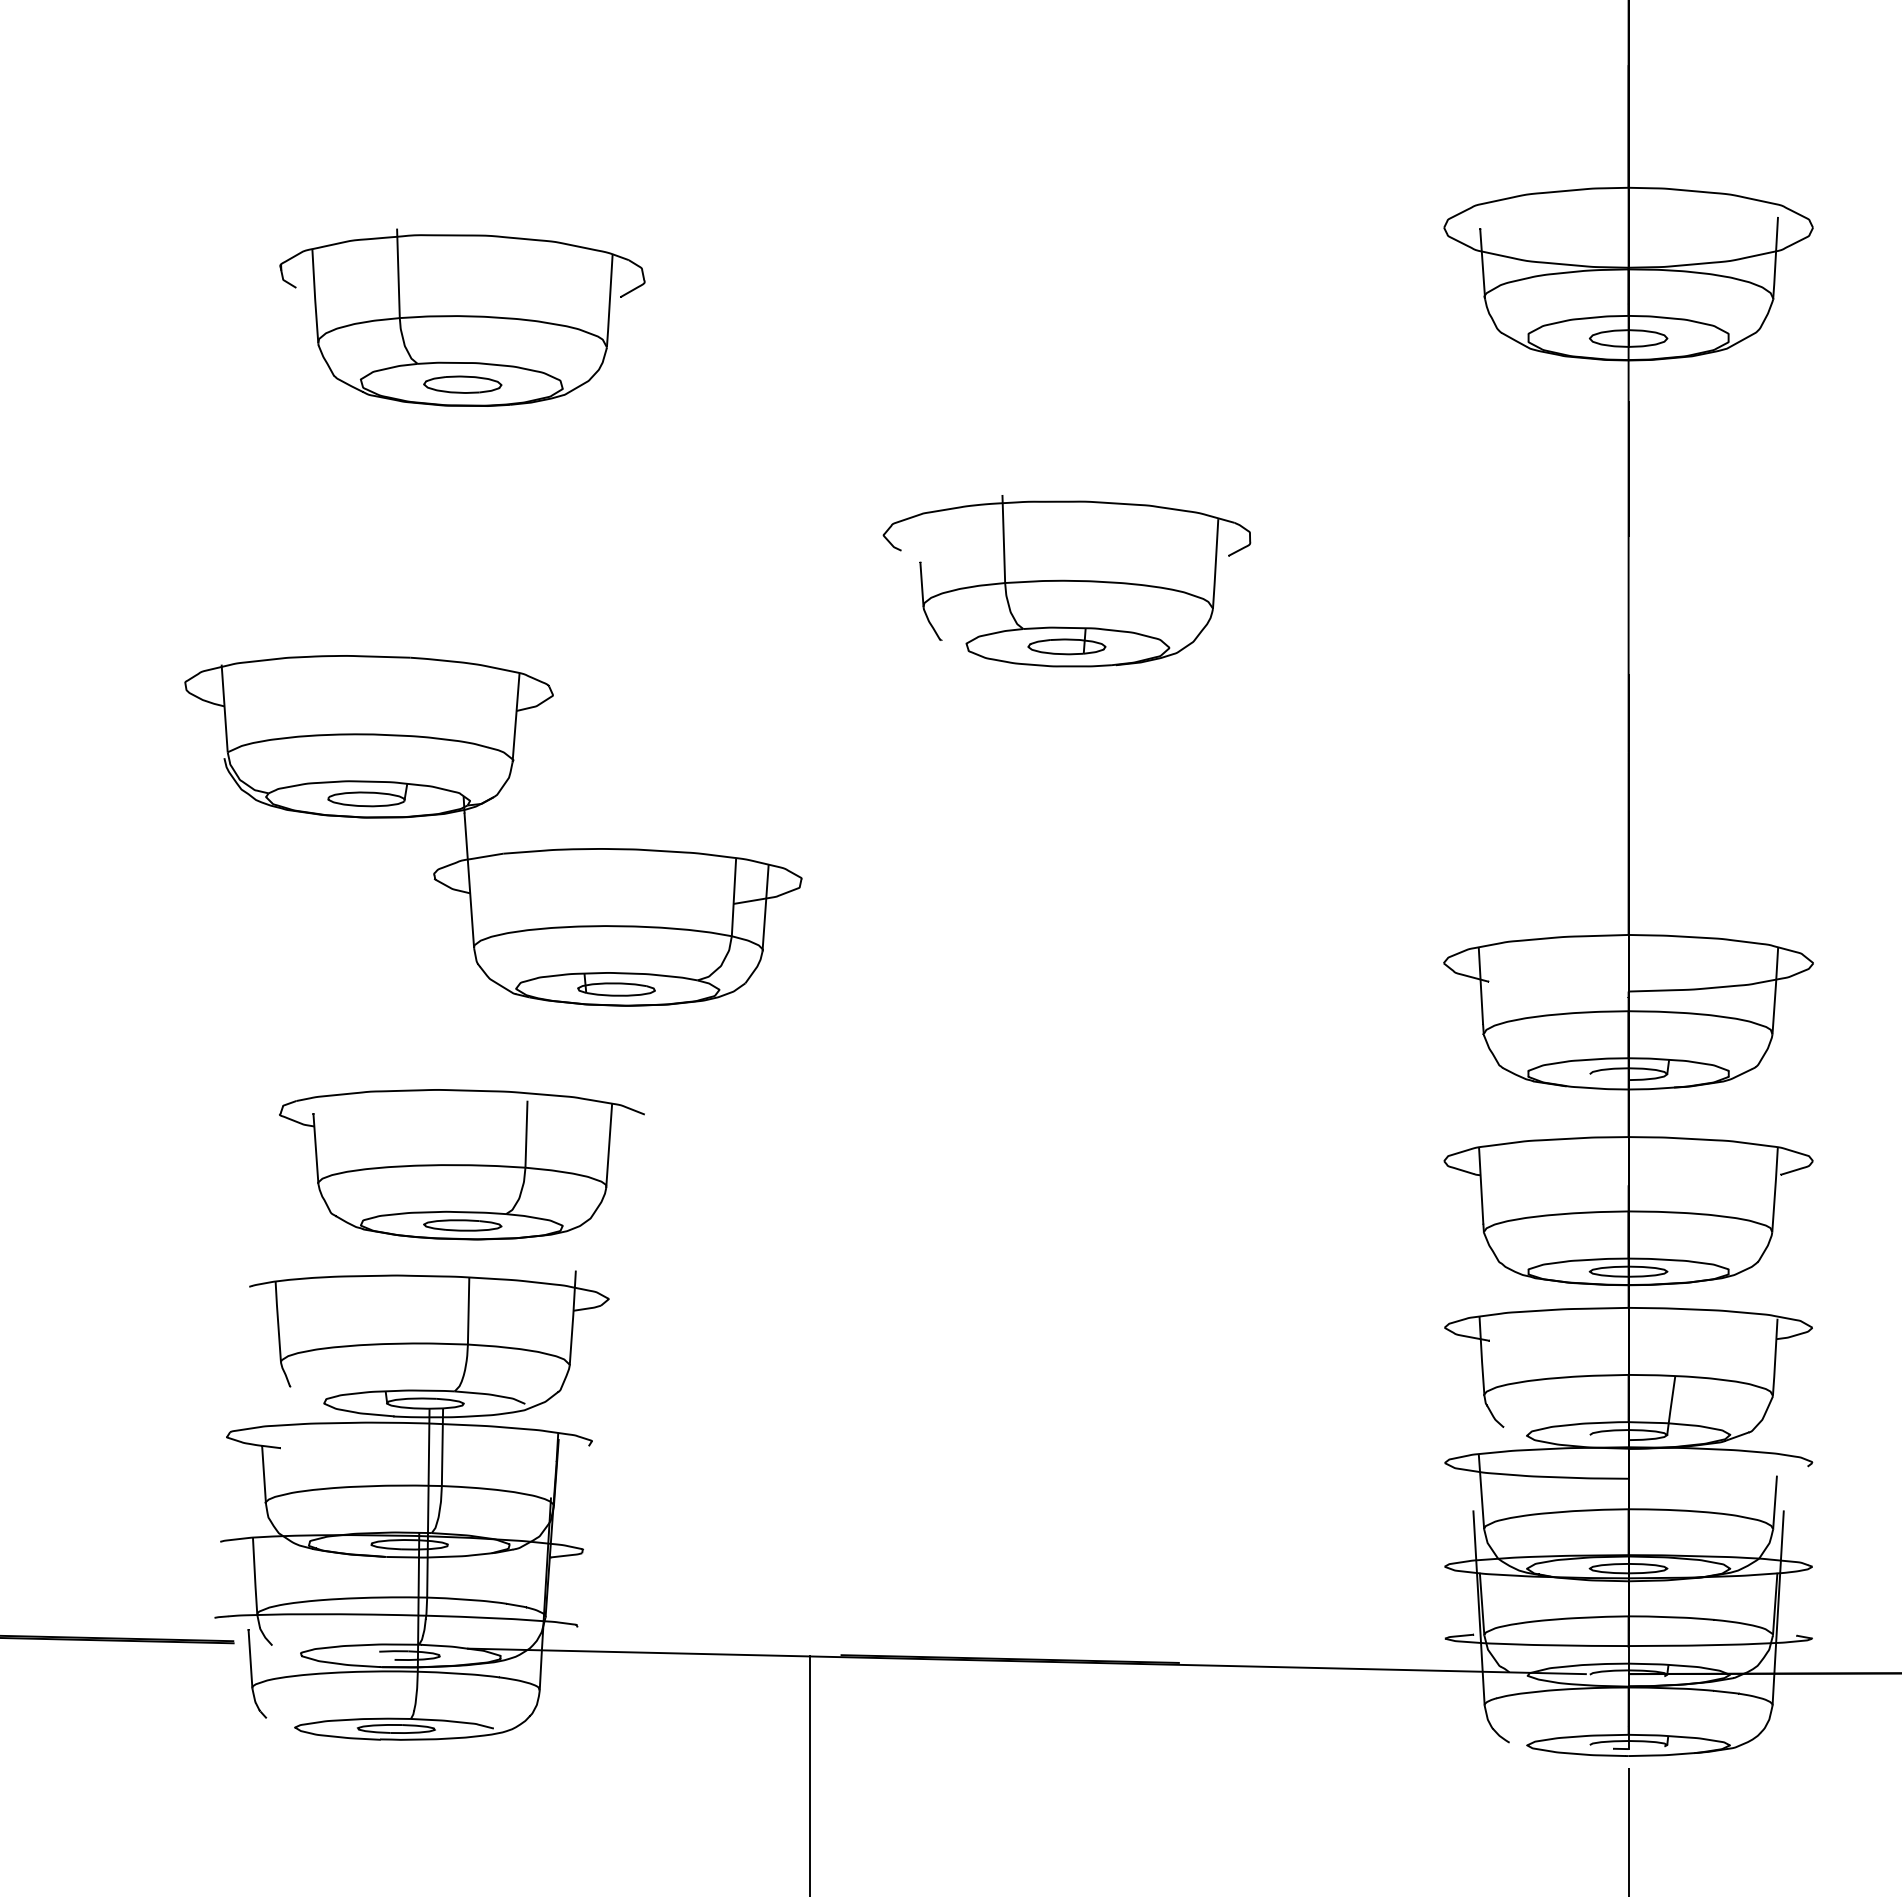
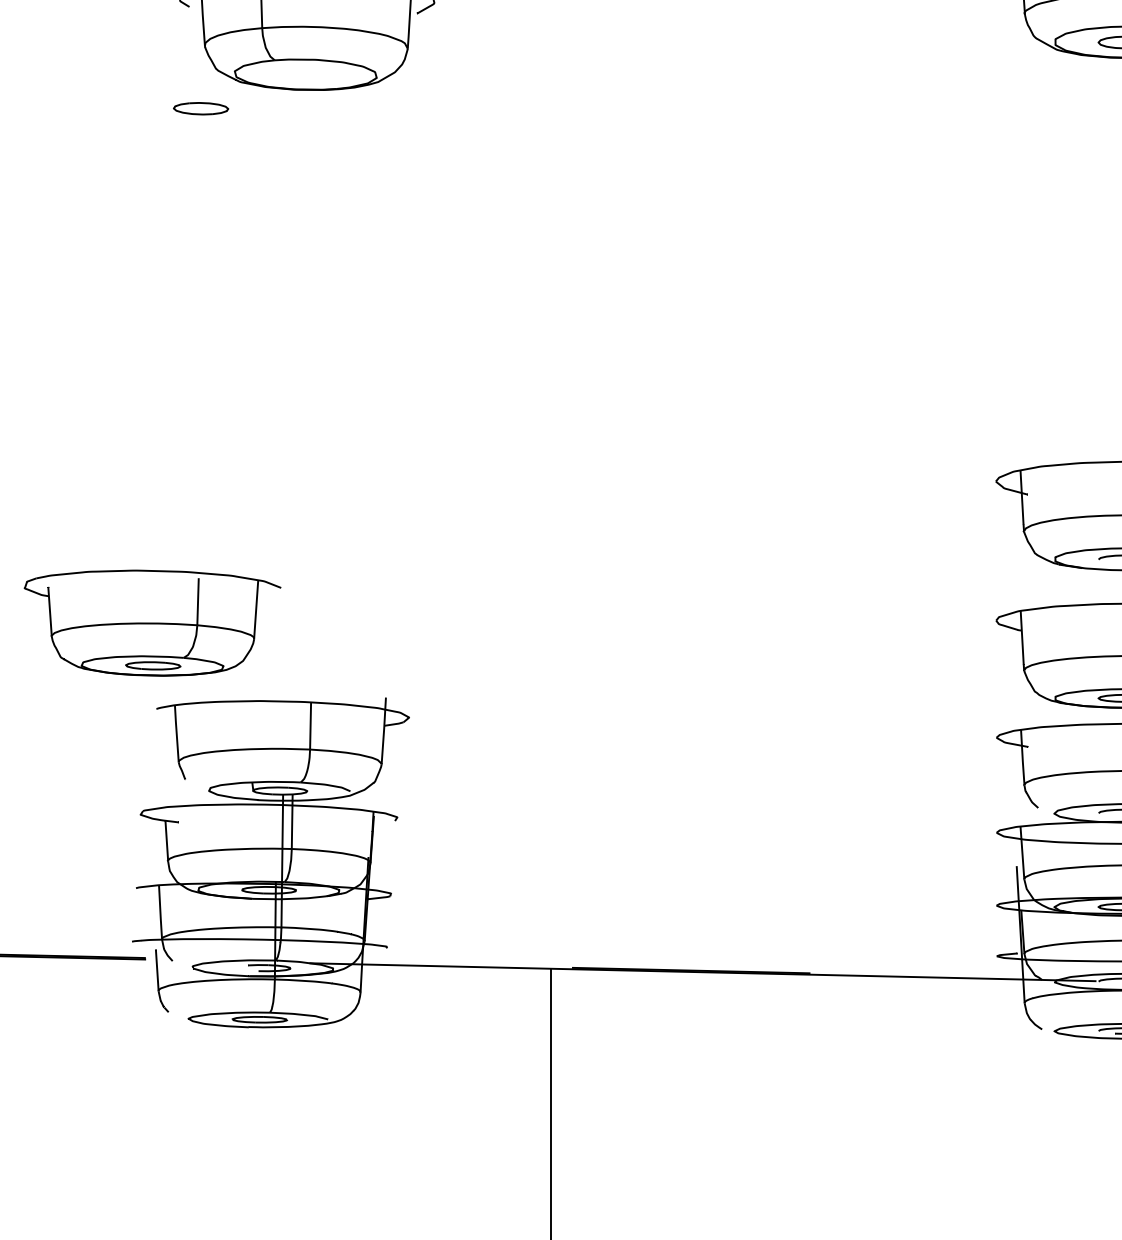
part: (462, 384) -> (200, 108), moved
part: (1066, 581) -> (730, 213), removed
part: (496, 853) -> (330, 404), removed
part: (461, 1164) -> (152, 623), moved

